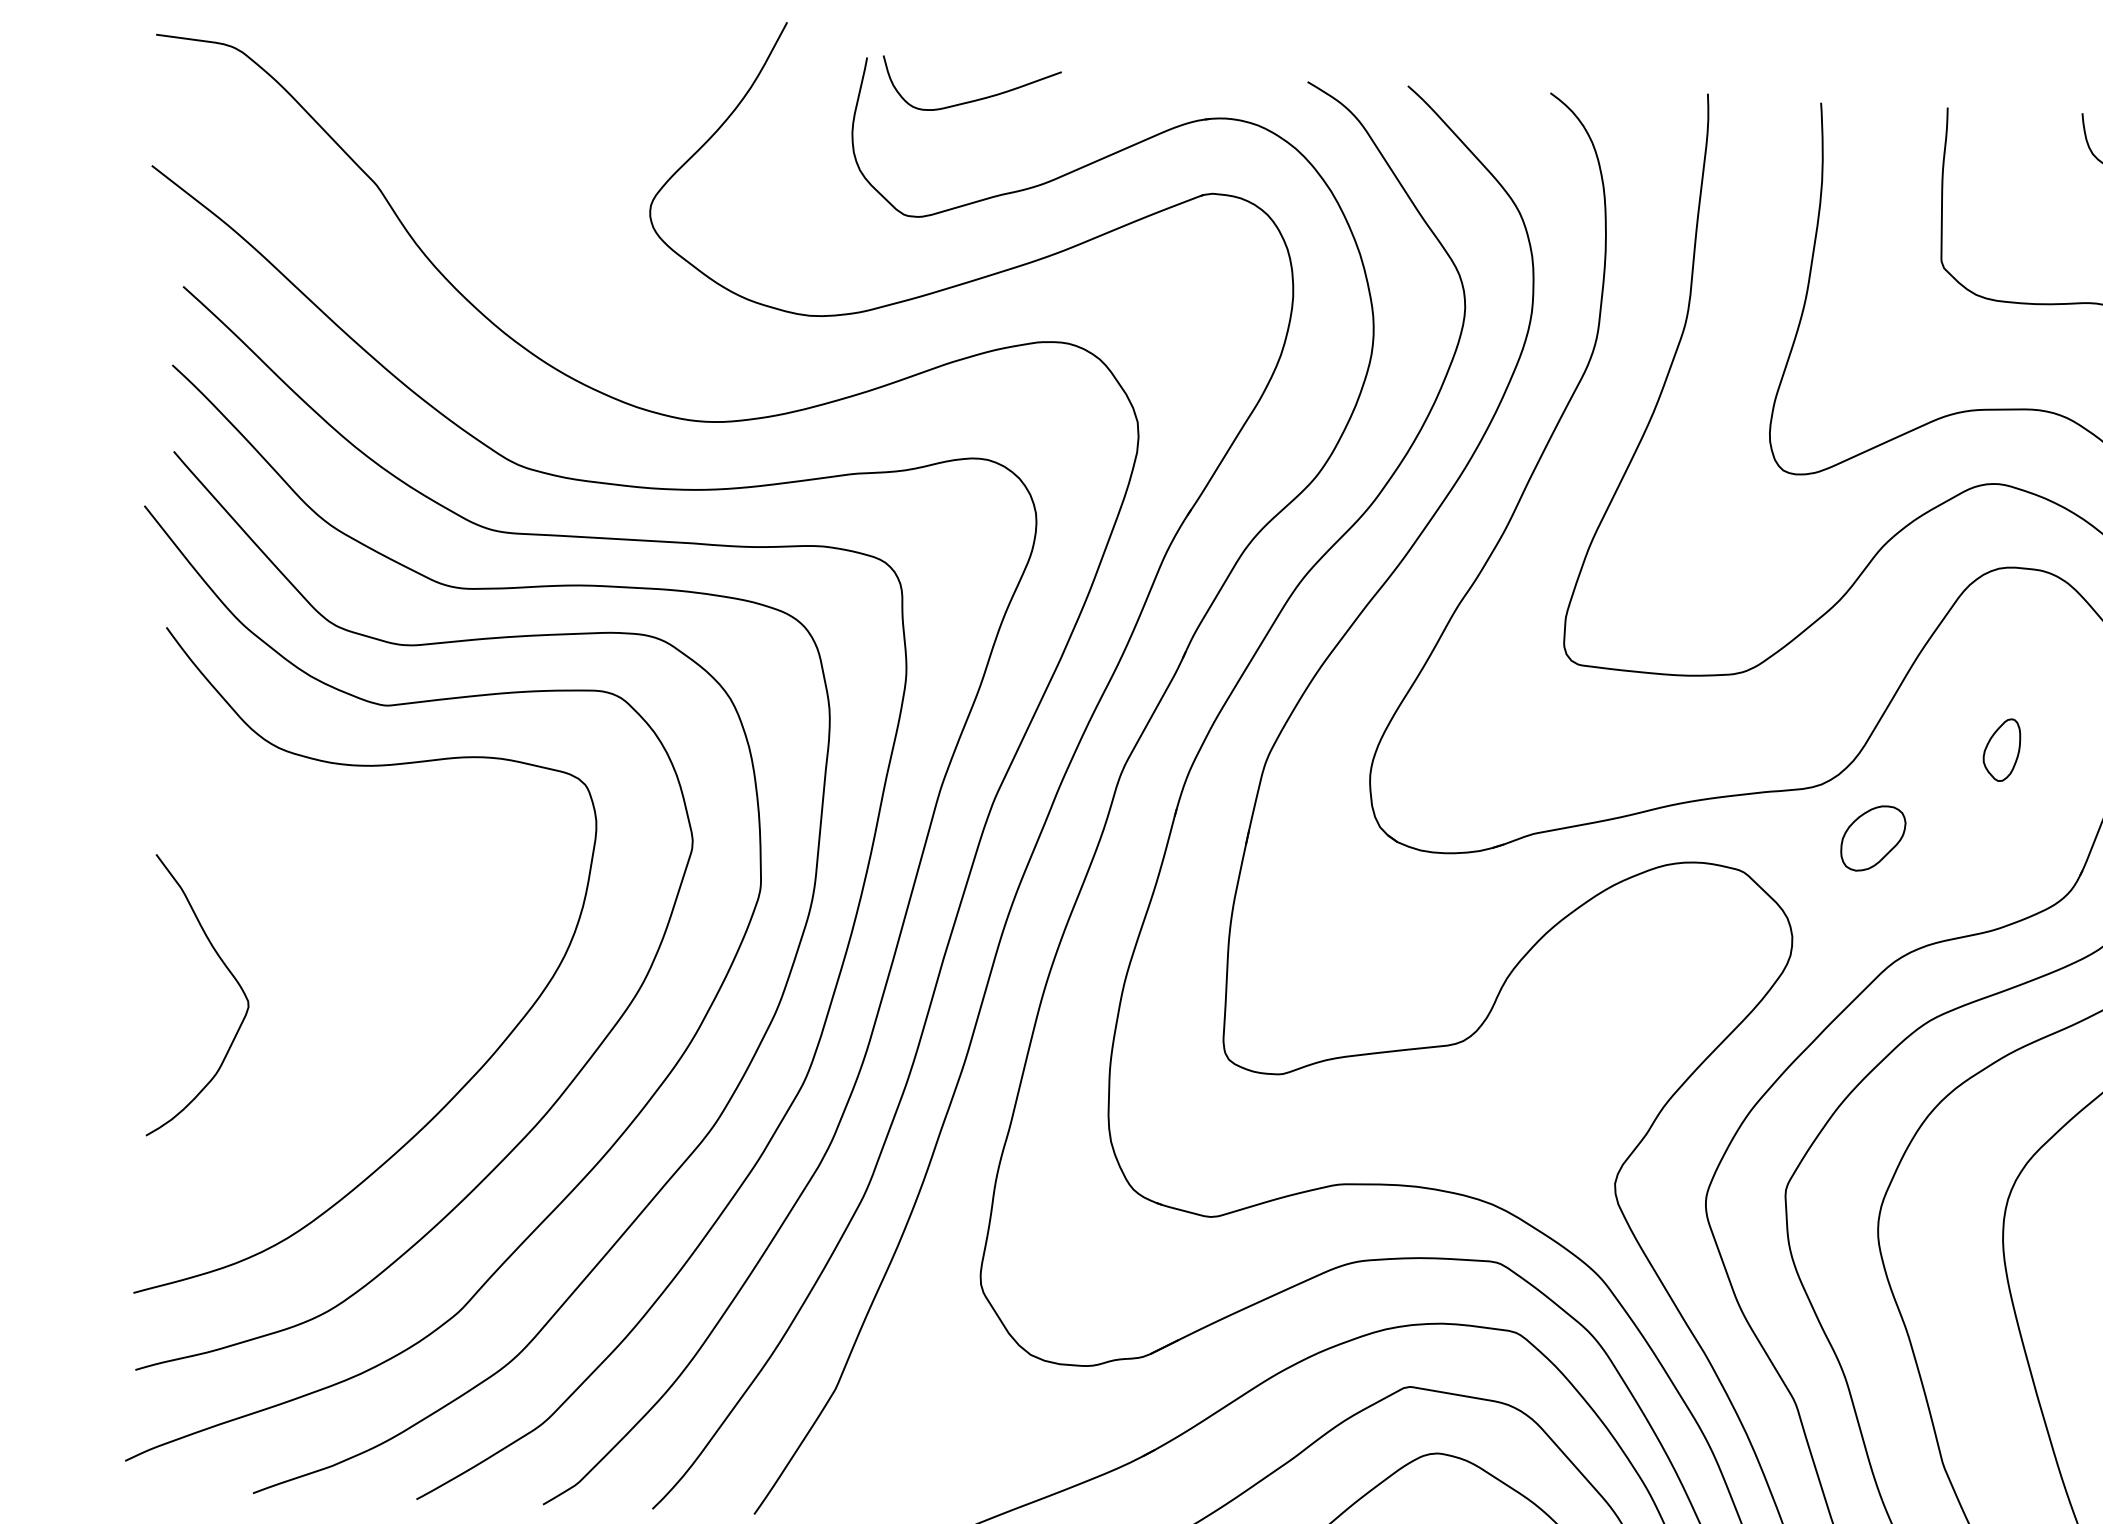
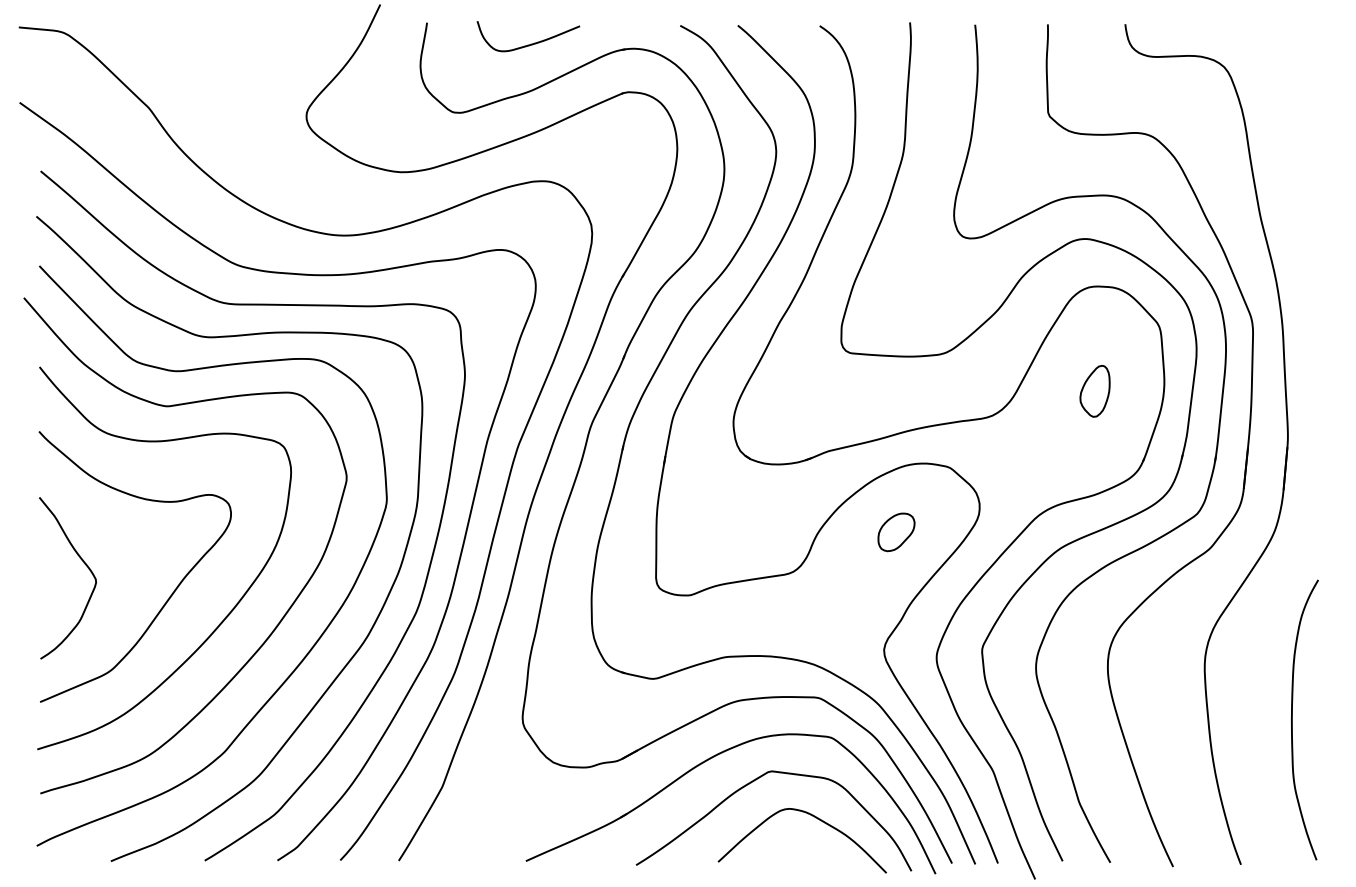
curve: (975, 98) -> (531, 43), moved
part: (2000, 750) -> (1094, 391), size x1.43
part: (1873, 838) -> (896, 532), moved
curve: (378, 1031) -> (171, 593), added

